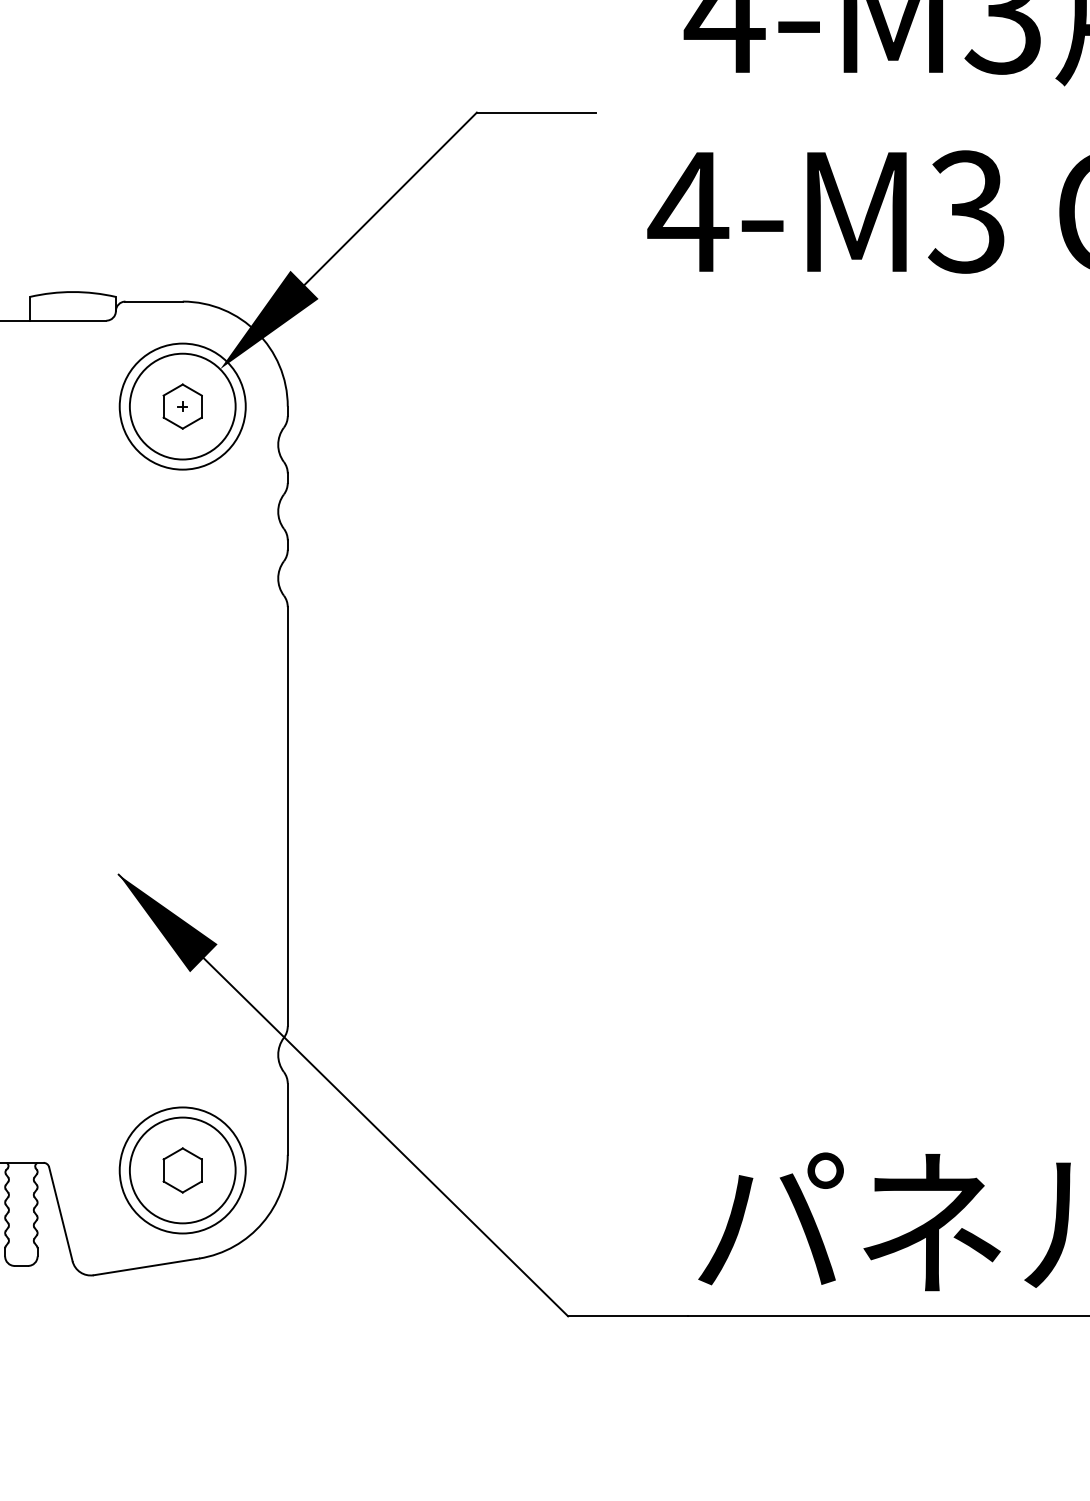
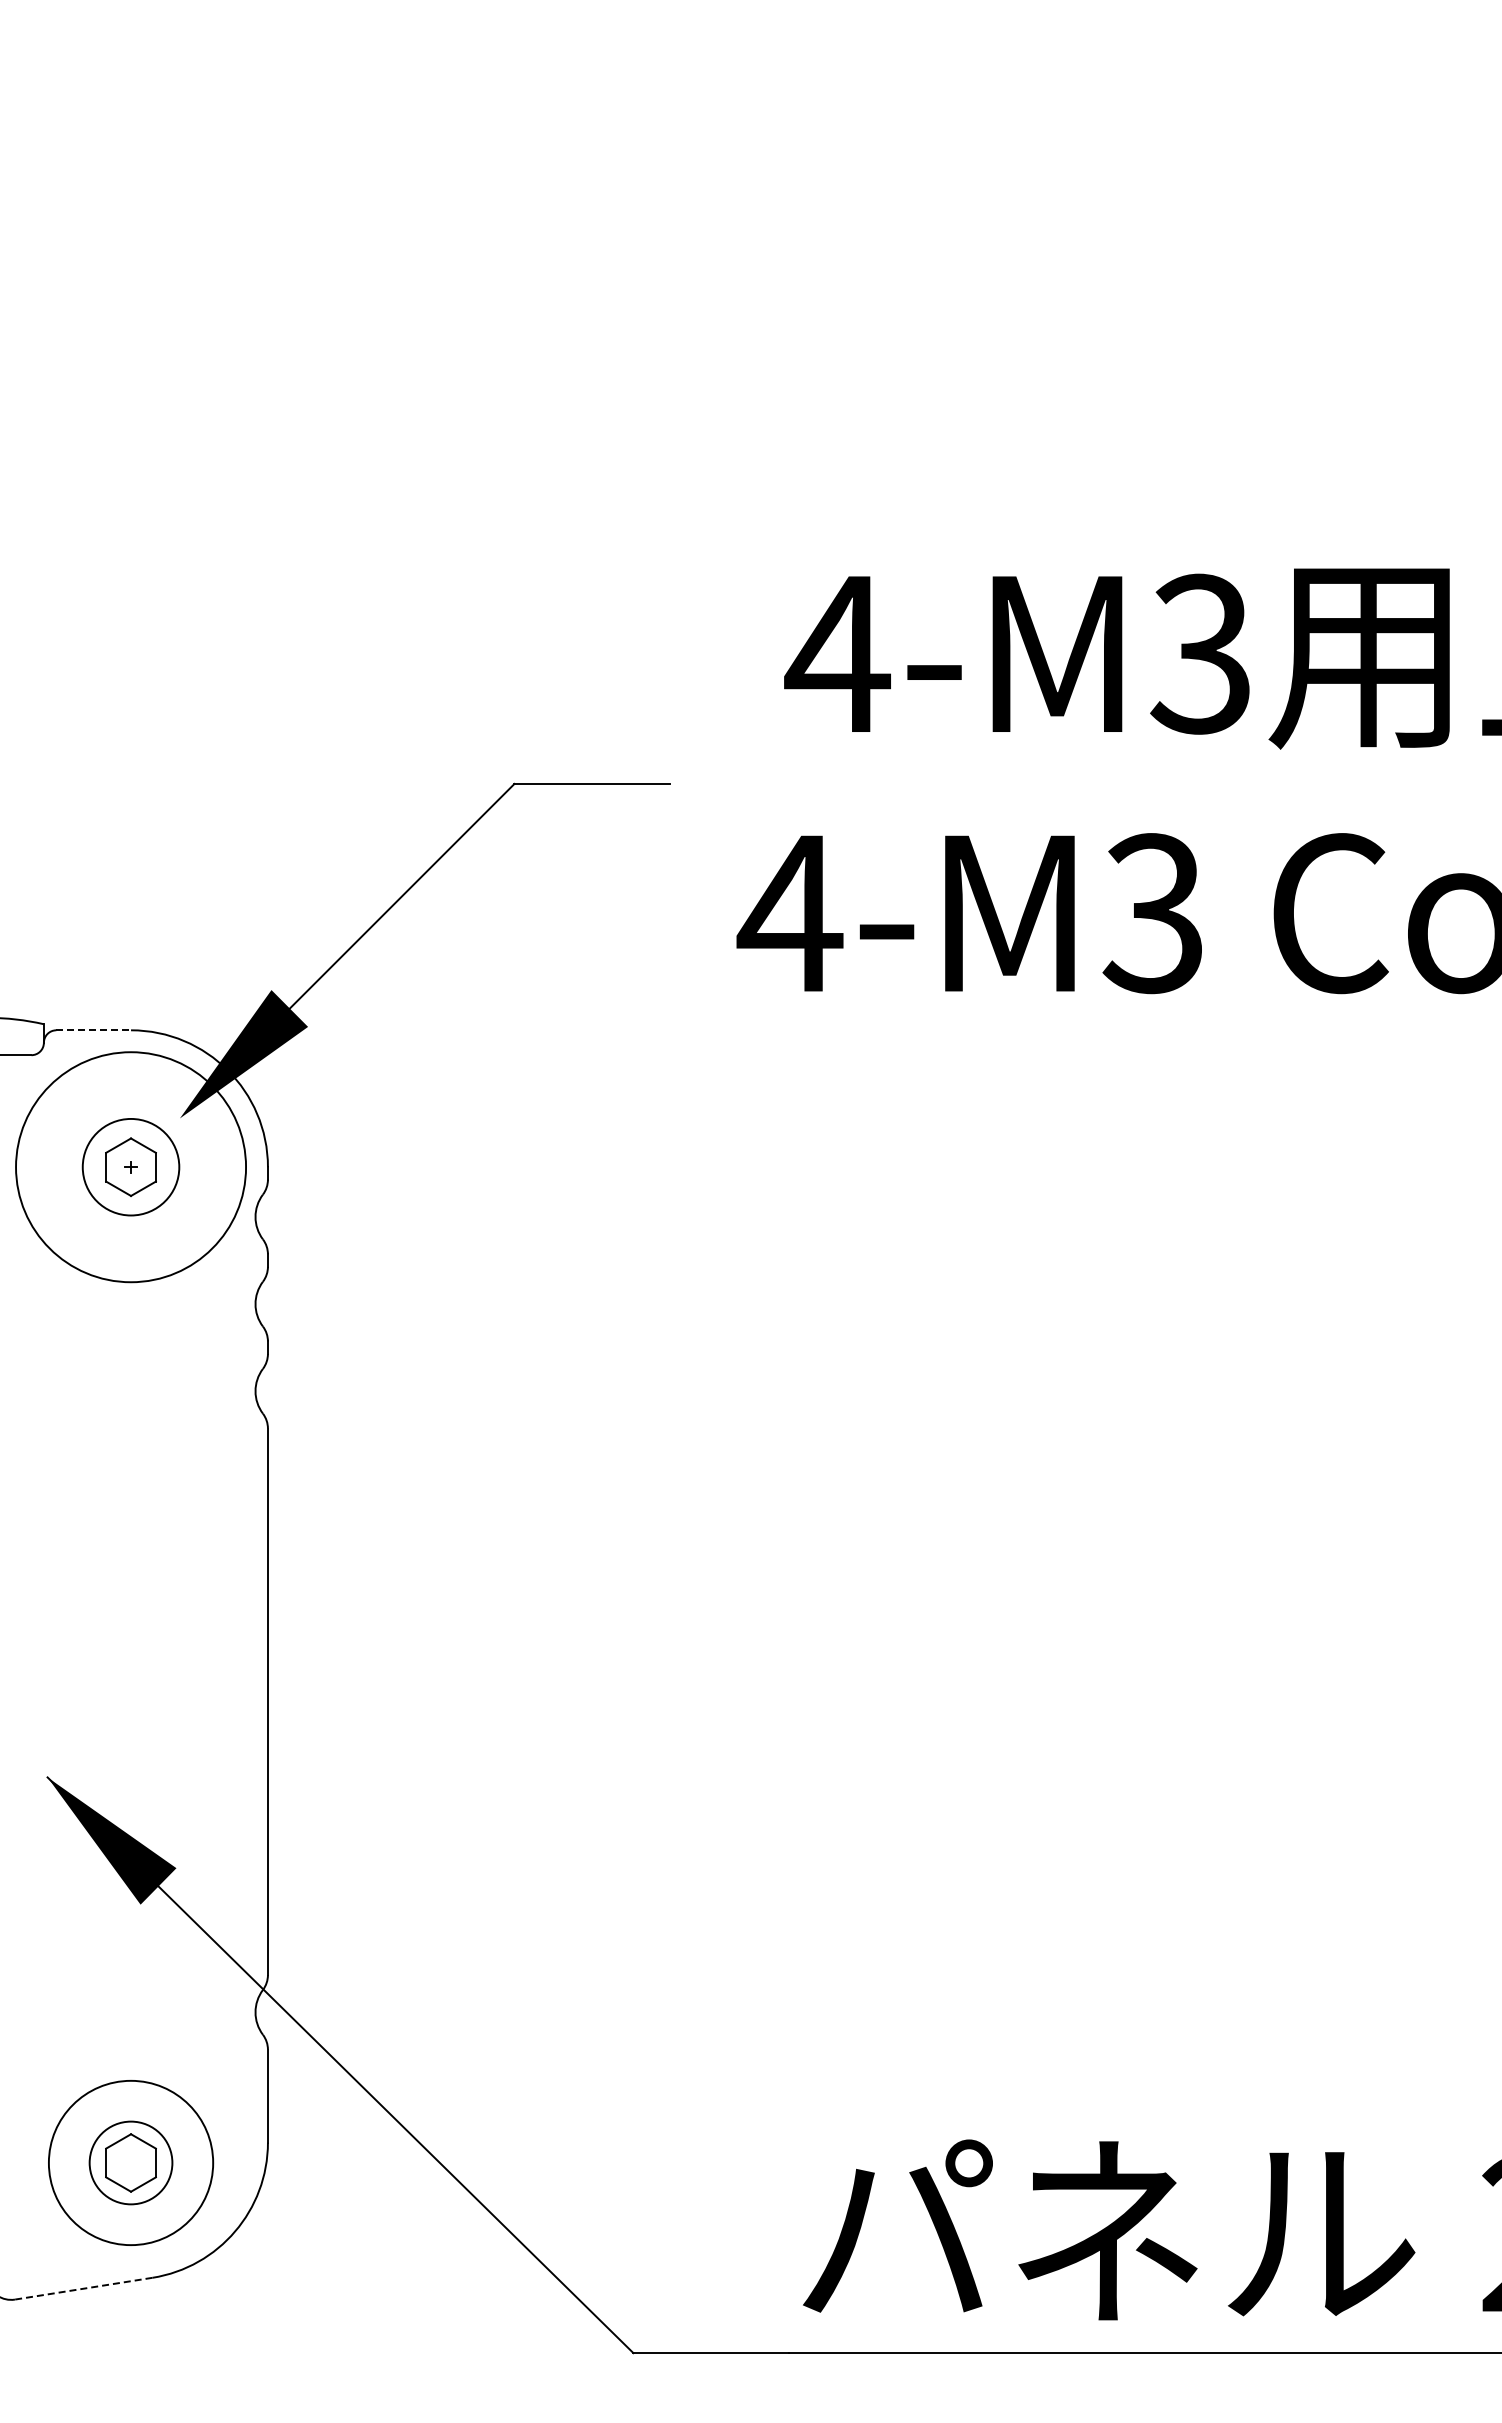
line: (154, 301) -> (94, 1030), solid -> dashed
circle: (182, 406) -> (130, 1167), size x1.4
circle: (183, 406) -> (131, 1167), size x0.7
circle: (183, 1170) -> (131, 2162), size x0.6
line: (146, 1266) -> (83, 2288), solid -> dashed

